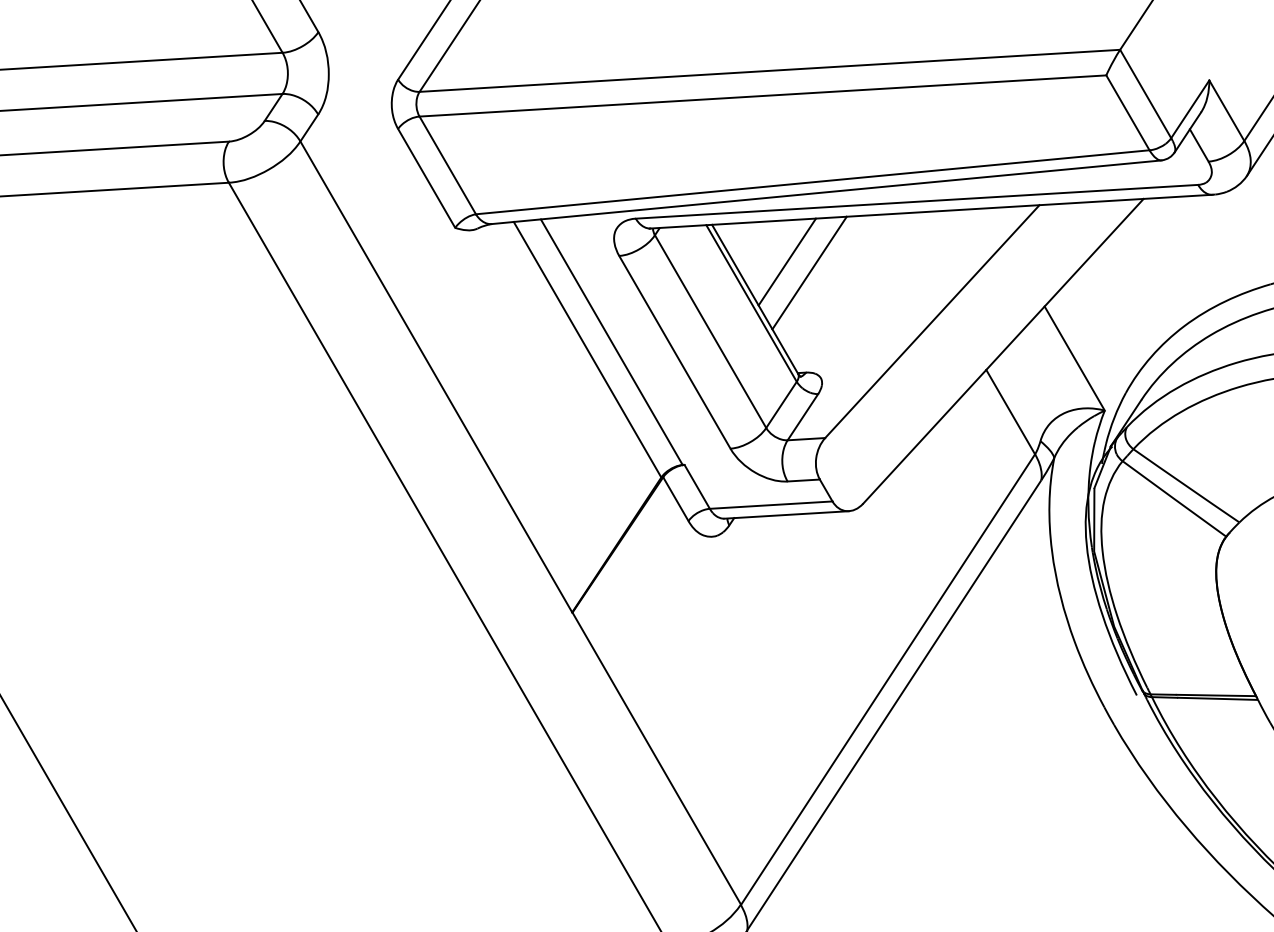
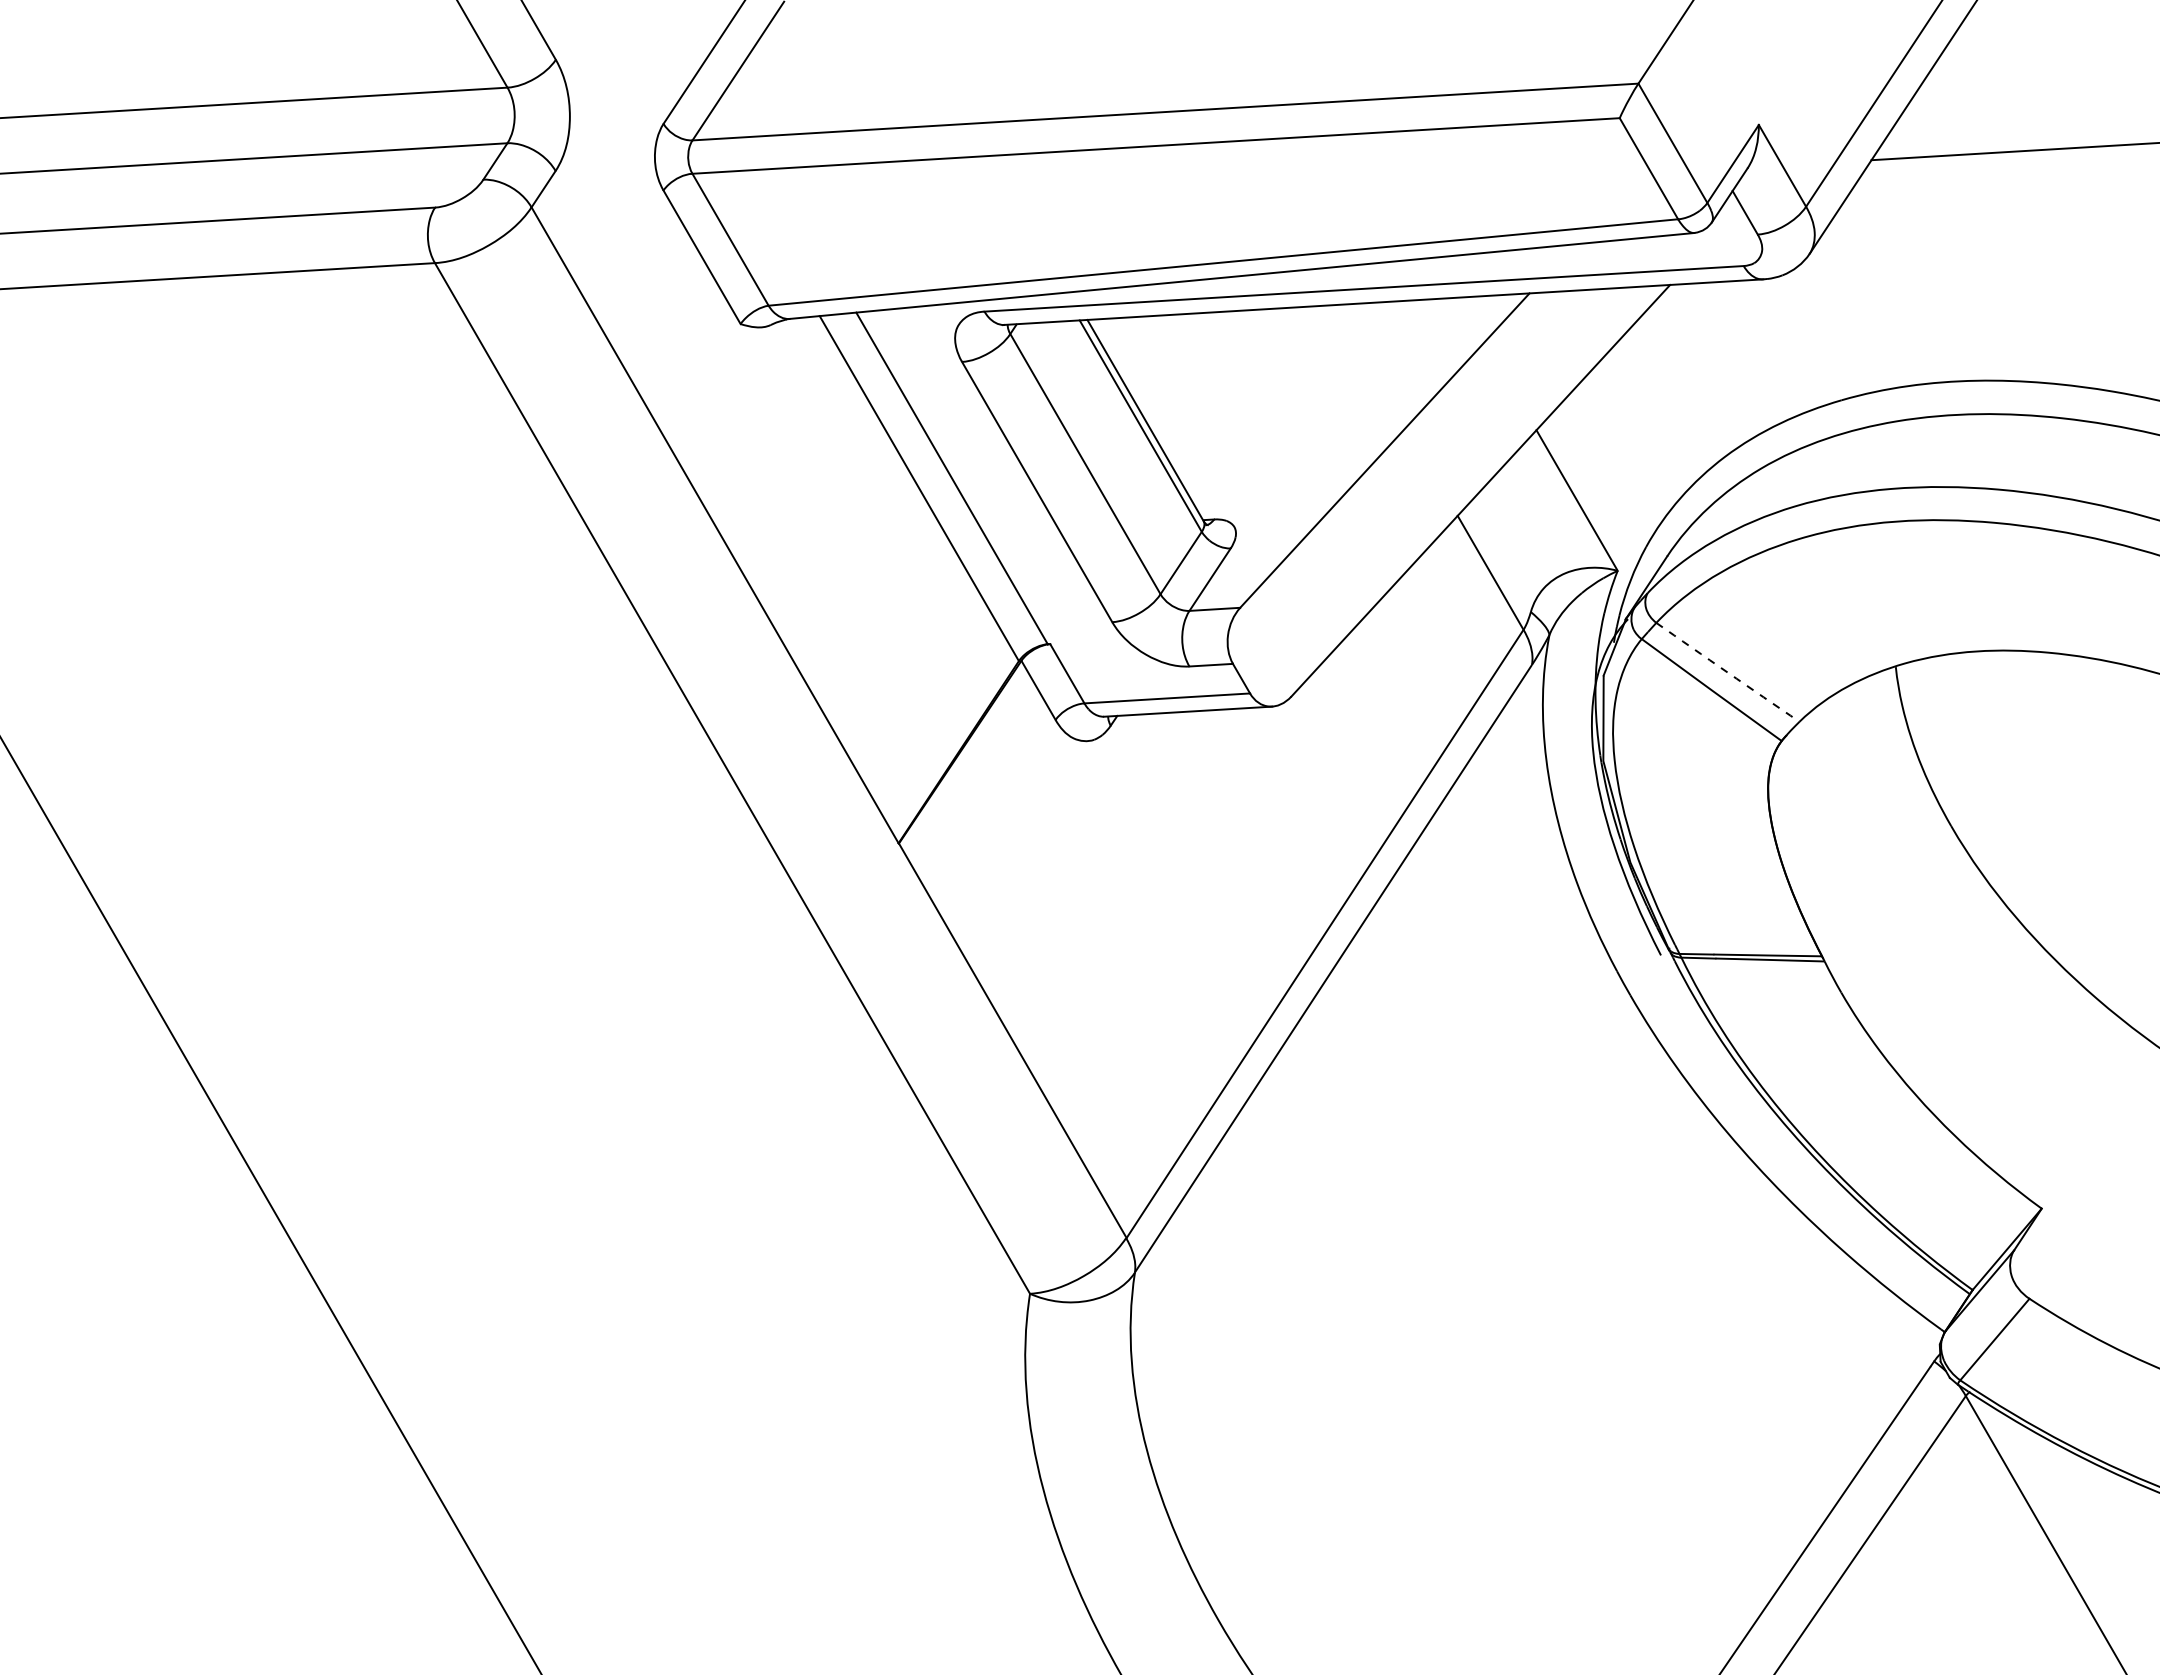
line: (786, 261) -> (1188, 369), removed
line: (809, 273) -> (1218, 385), removed
arc: (1186, 485) -> (1727, 672), solid -> dashed

